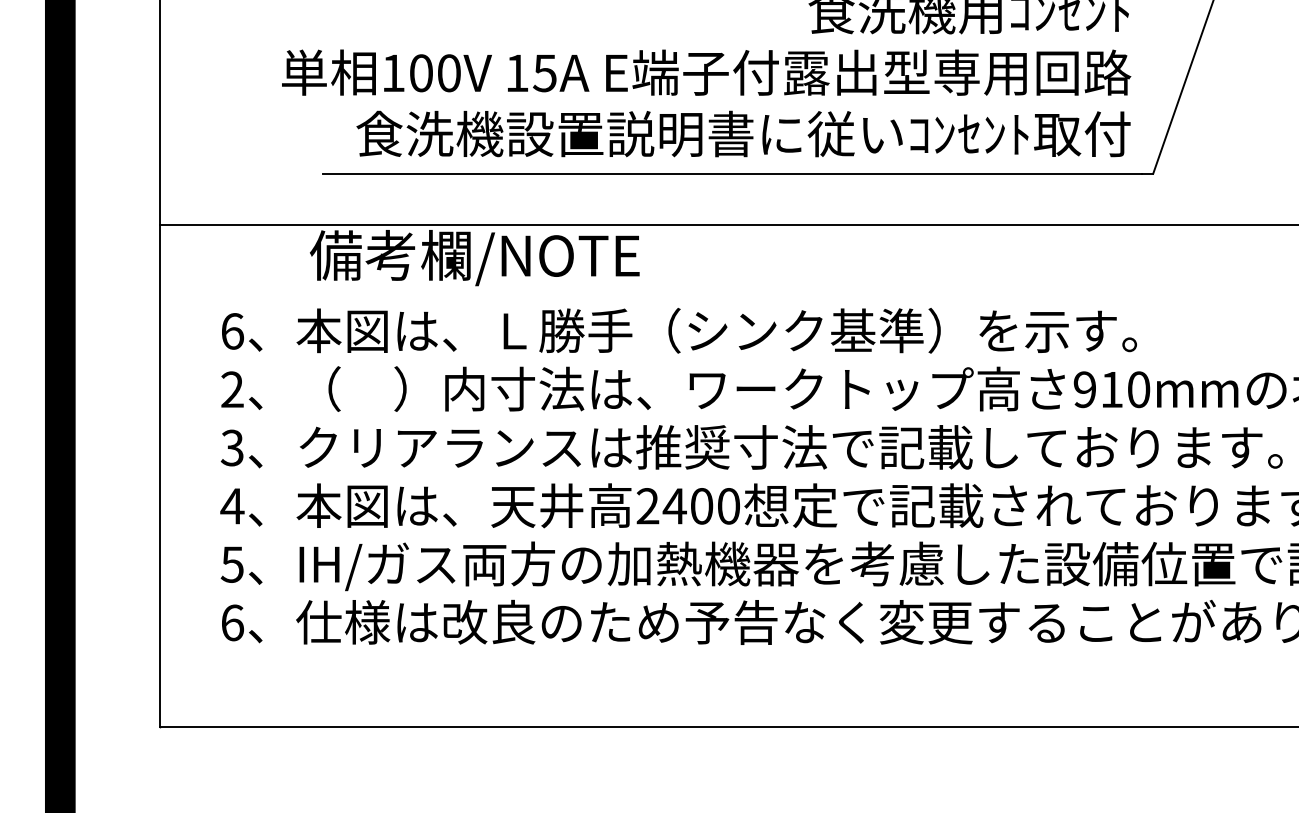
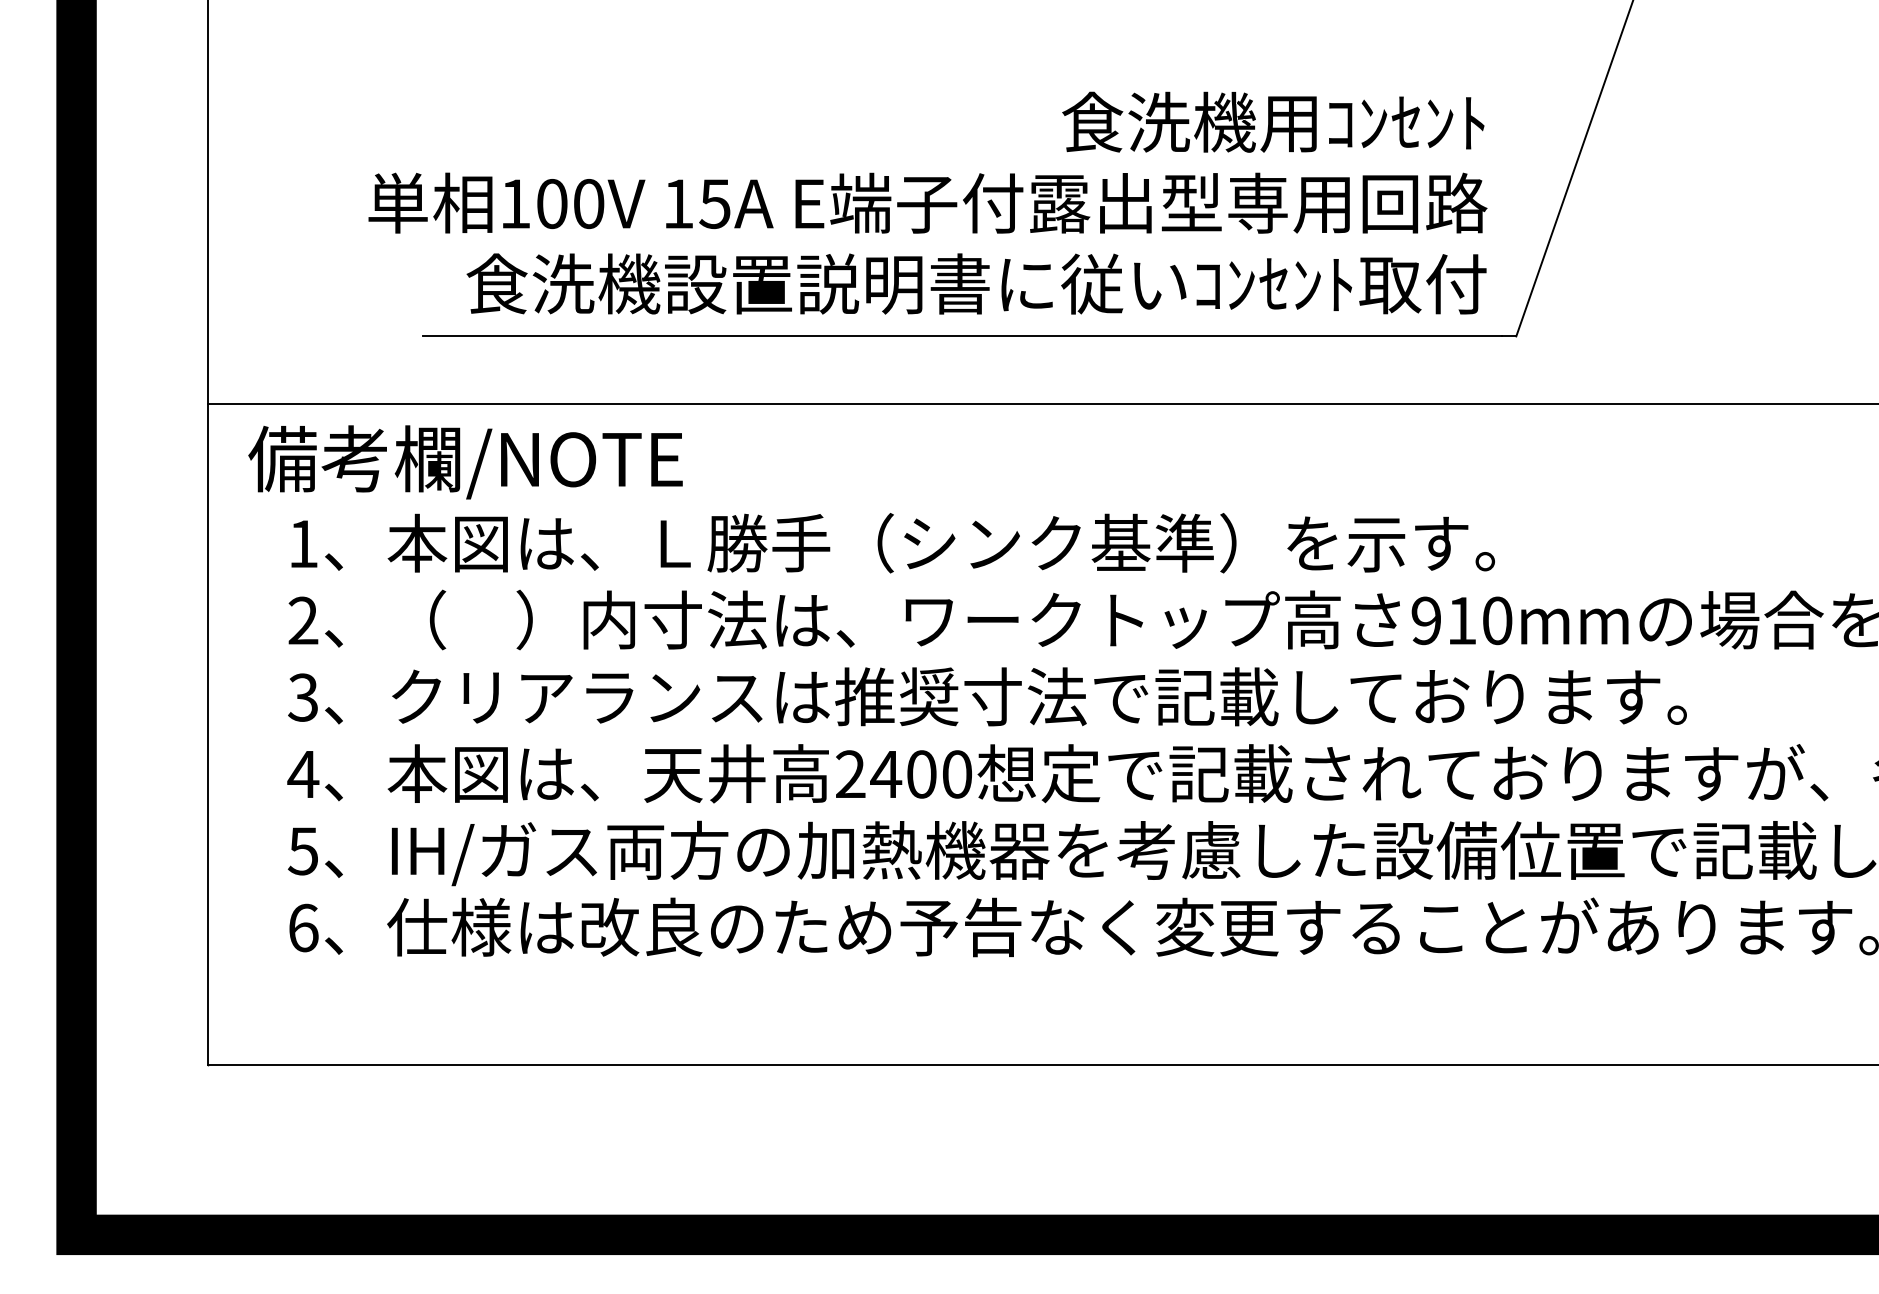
text: (474, 258) -> (465, 462), moved
text: (232, 331) -> (303, 543), 6 -> 1

